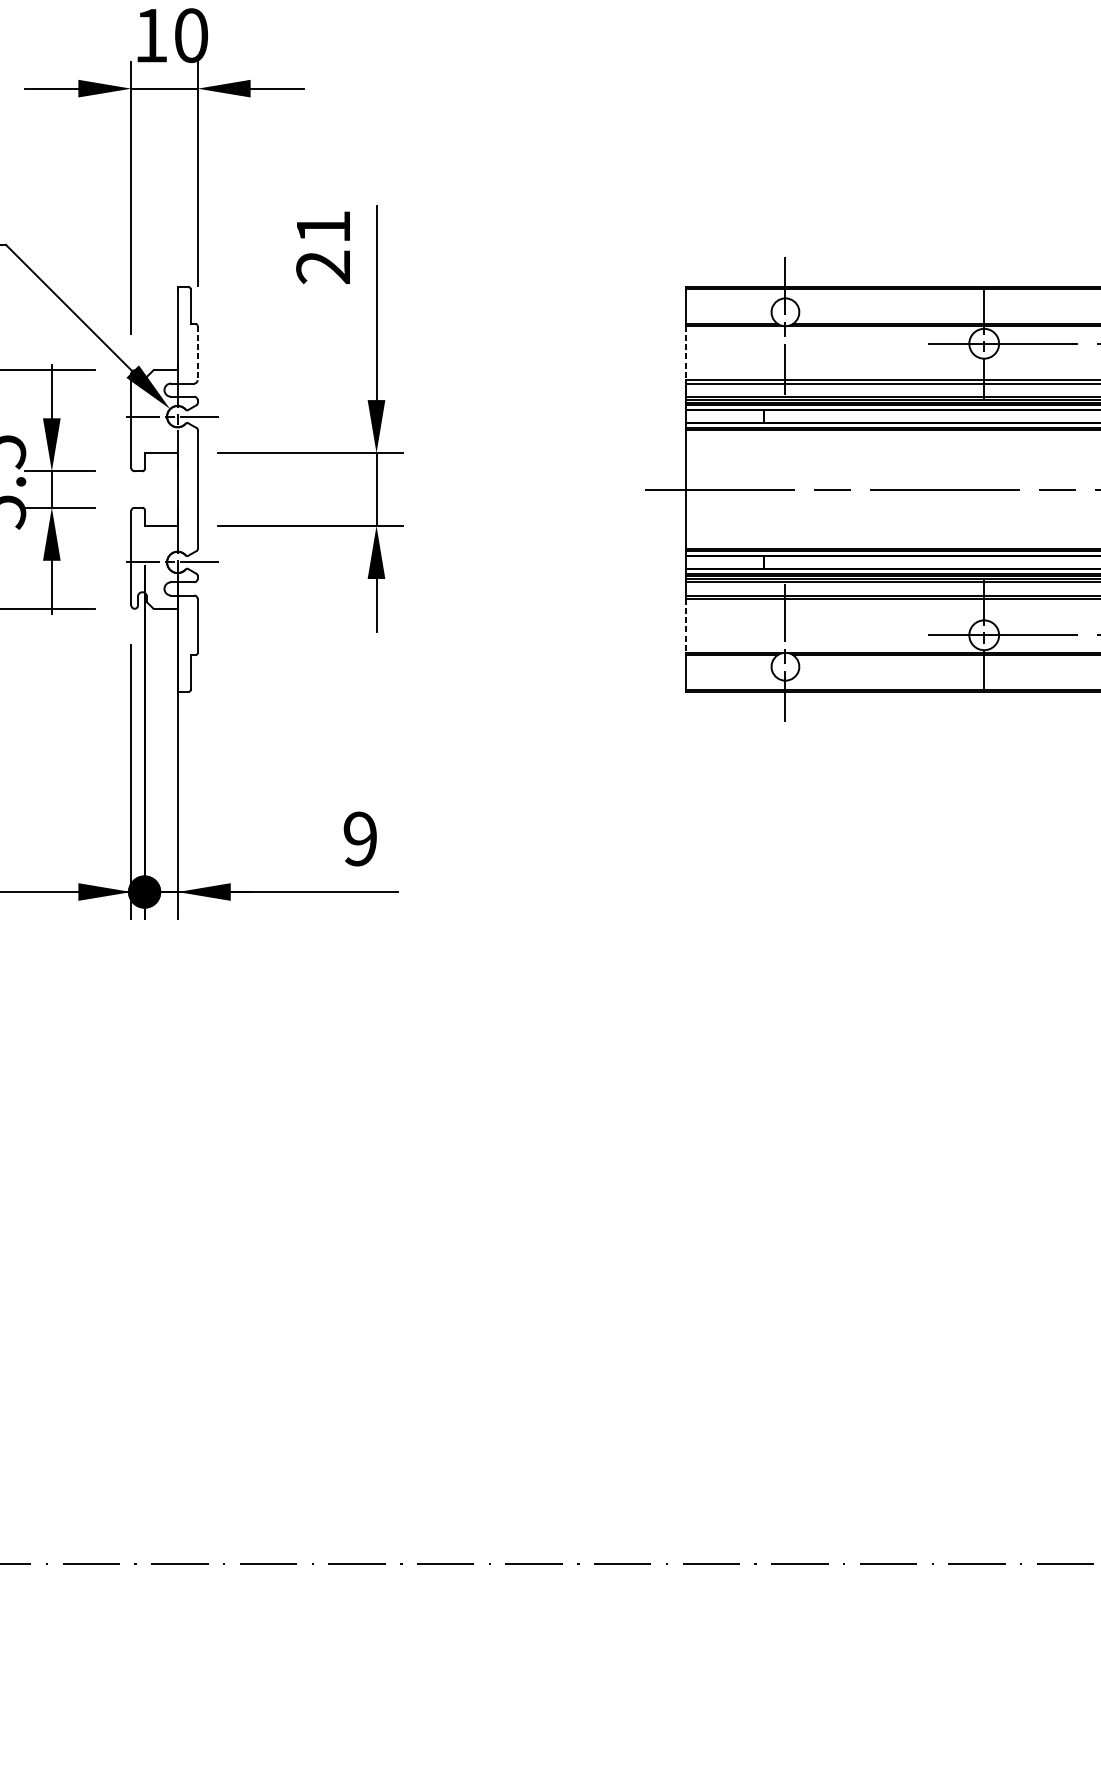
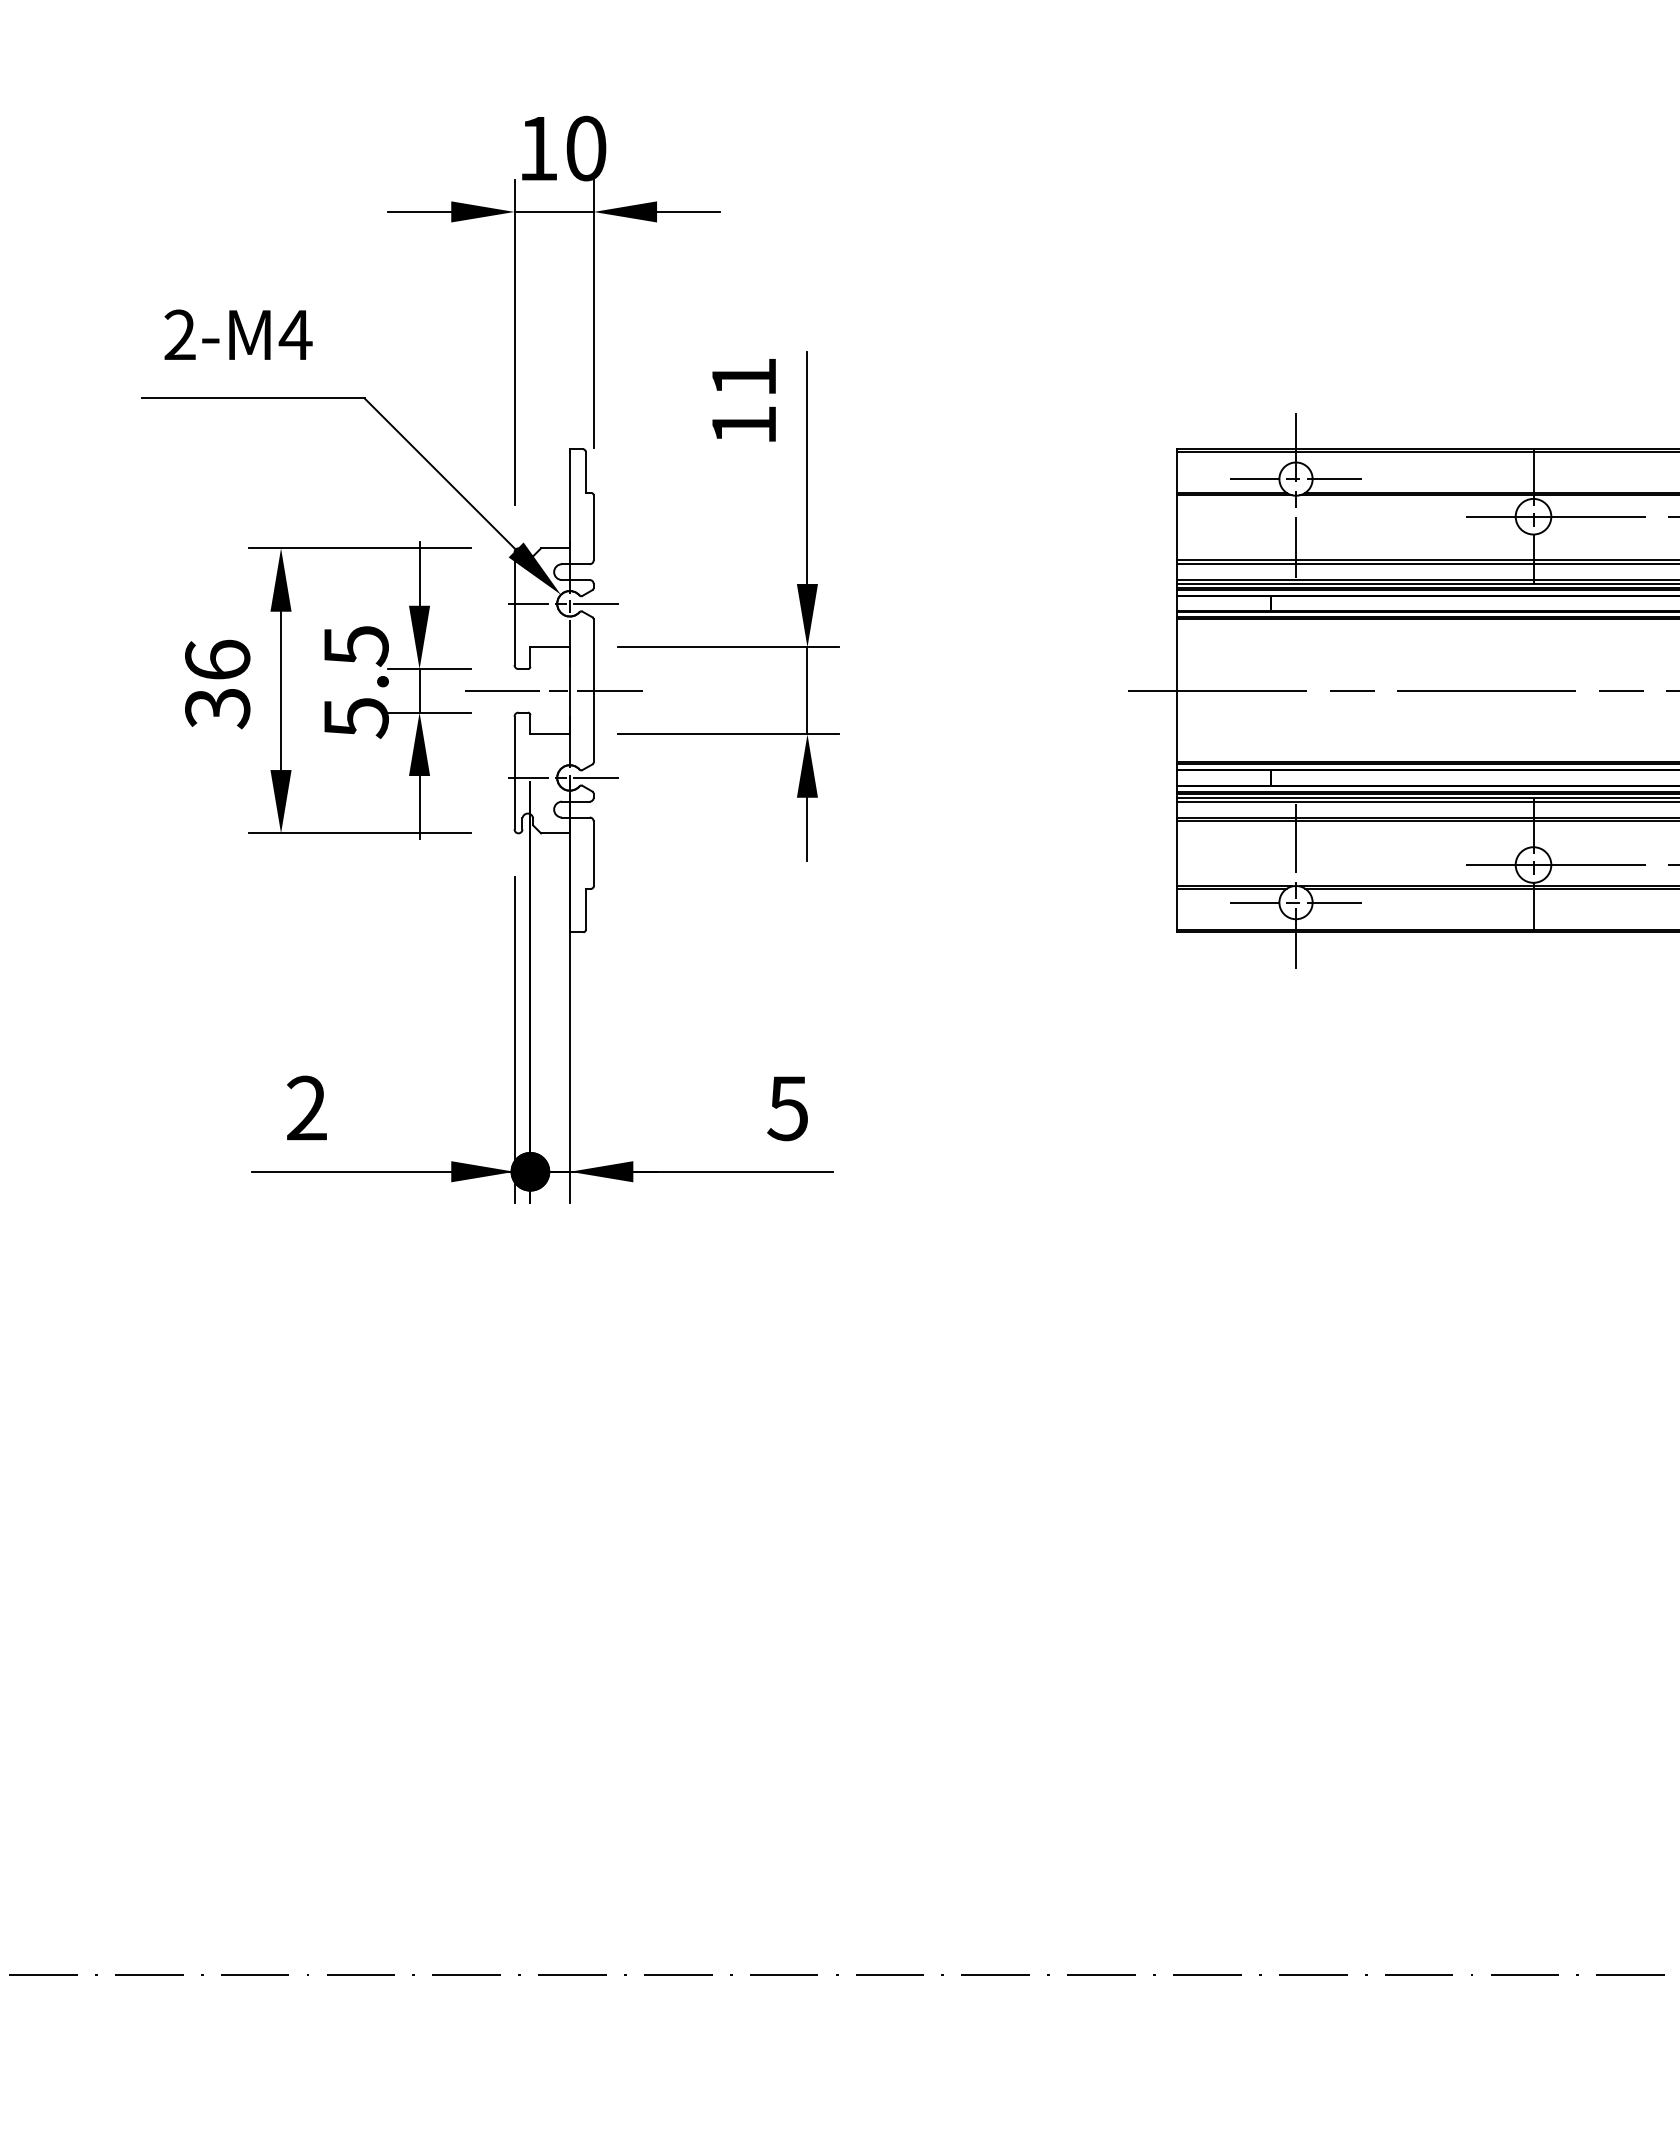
text: (322, 267) -> (743, 425), 21 -> 11
line: (785, 312) -> (1295, 479), added
line: (197, 353) -> (593, 528), dashed -> solid
line: (686, 353) -> (1177, 528), dashed -> solid
line: (164, 489) -> (554, 690), added
line: (686, 626) -> (1177, 854), dashed -> solid
line: (785, 666) -> (1295, 902), added
text: (359, 839) -> (787, 1108), 9 -> 5

